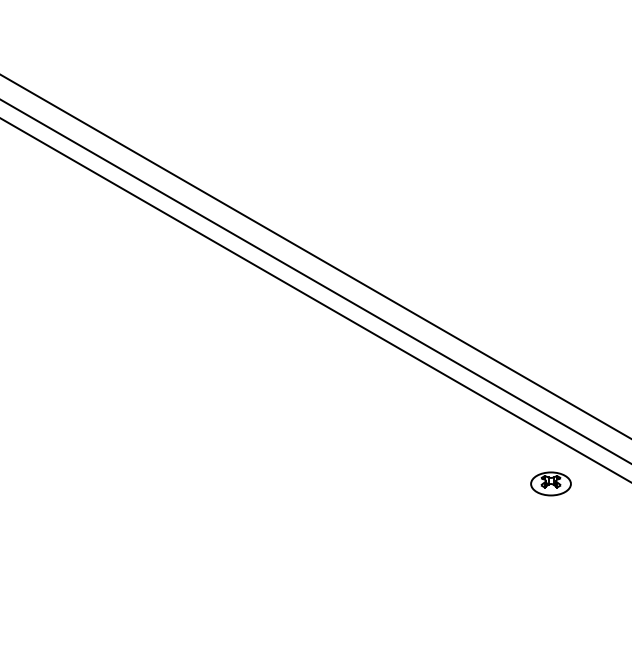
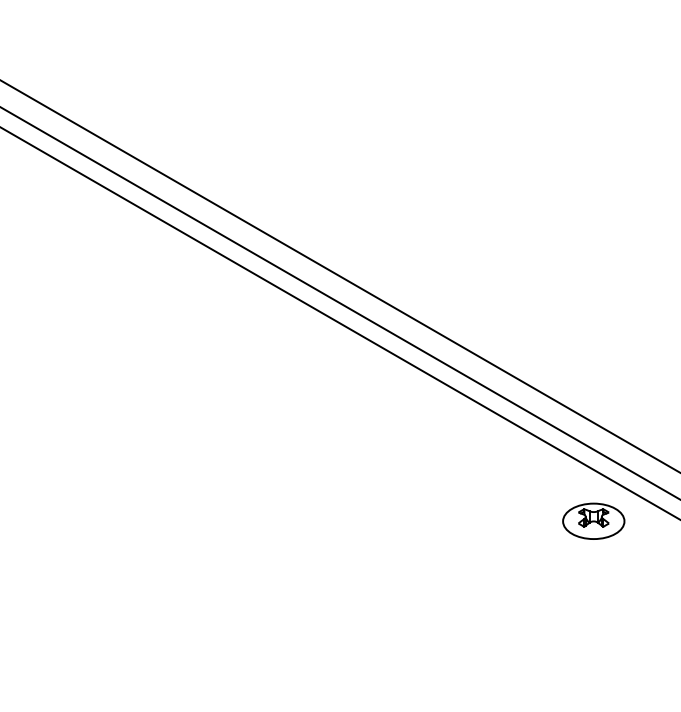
part: (550, 483) -> (593, 520), size x1.43

